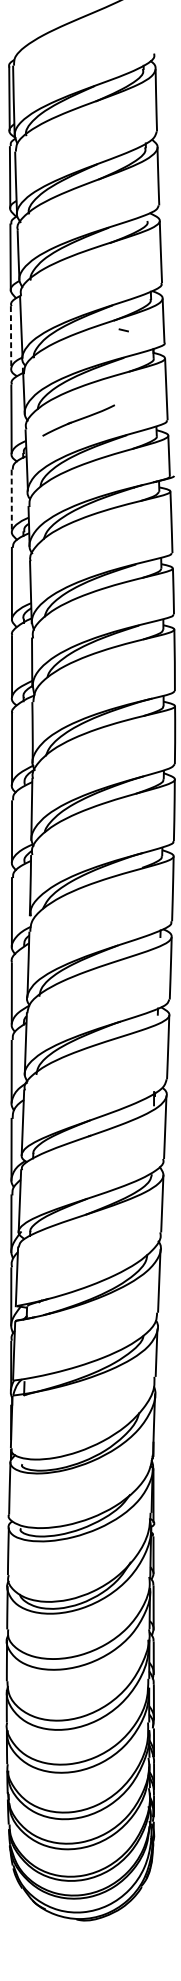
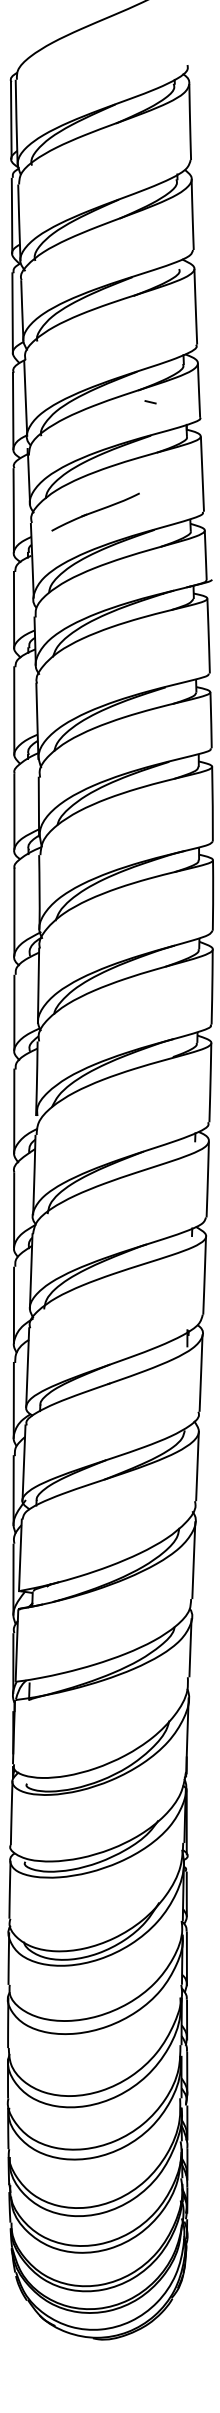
line: (11, 337) -> (13, 411), dashed -> solid
line: (12, 501) -> (14, 610), dashed -> solid

